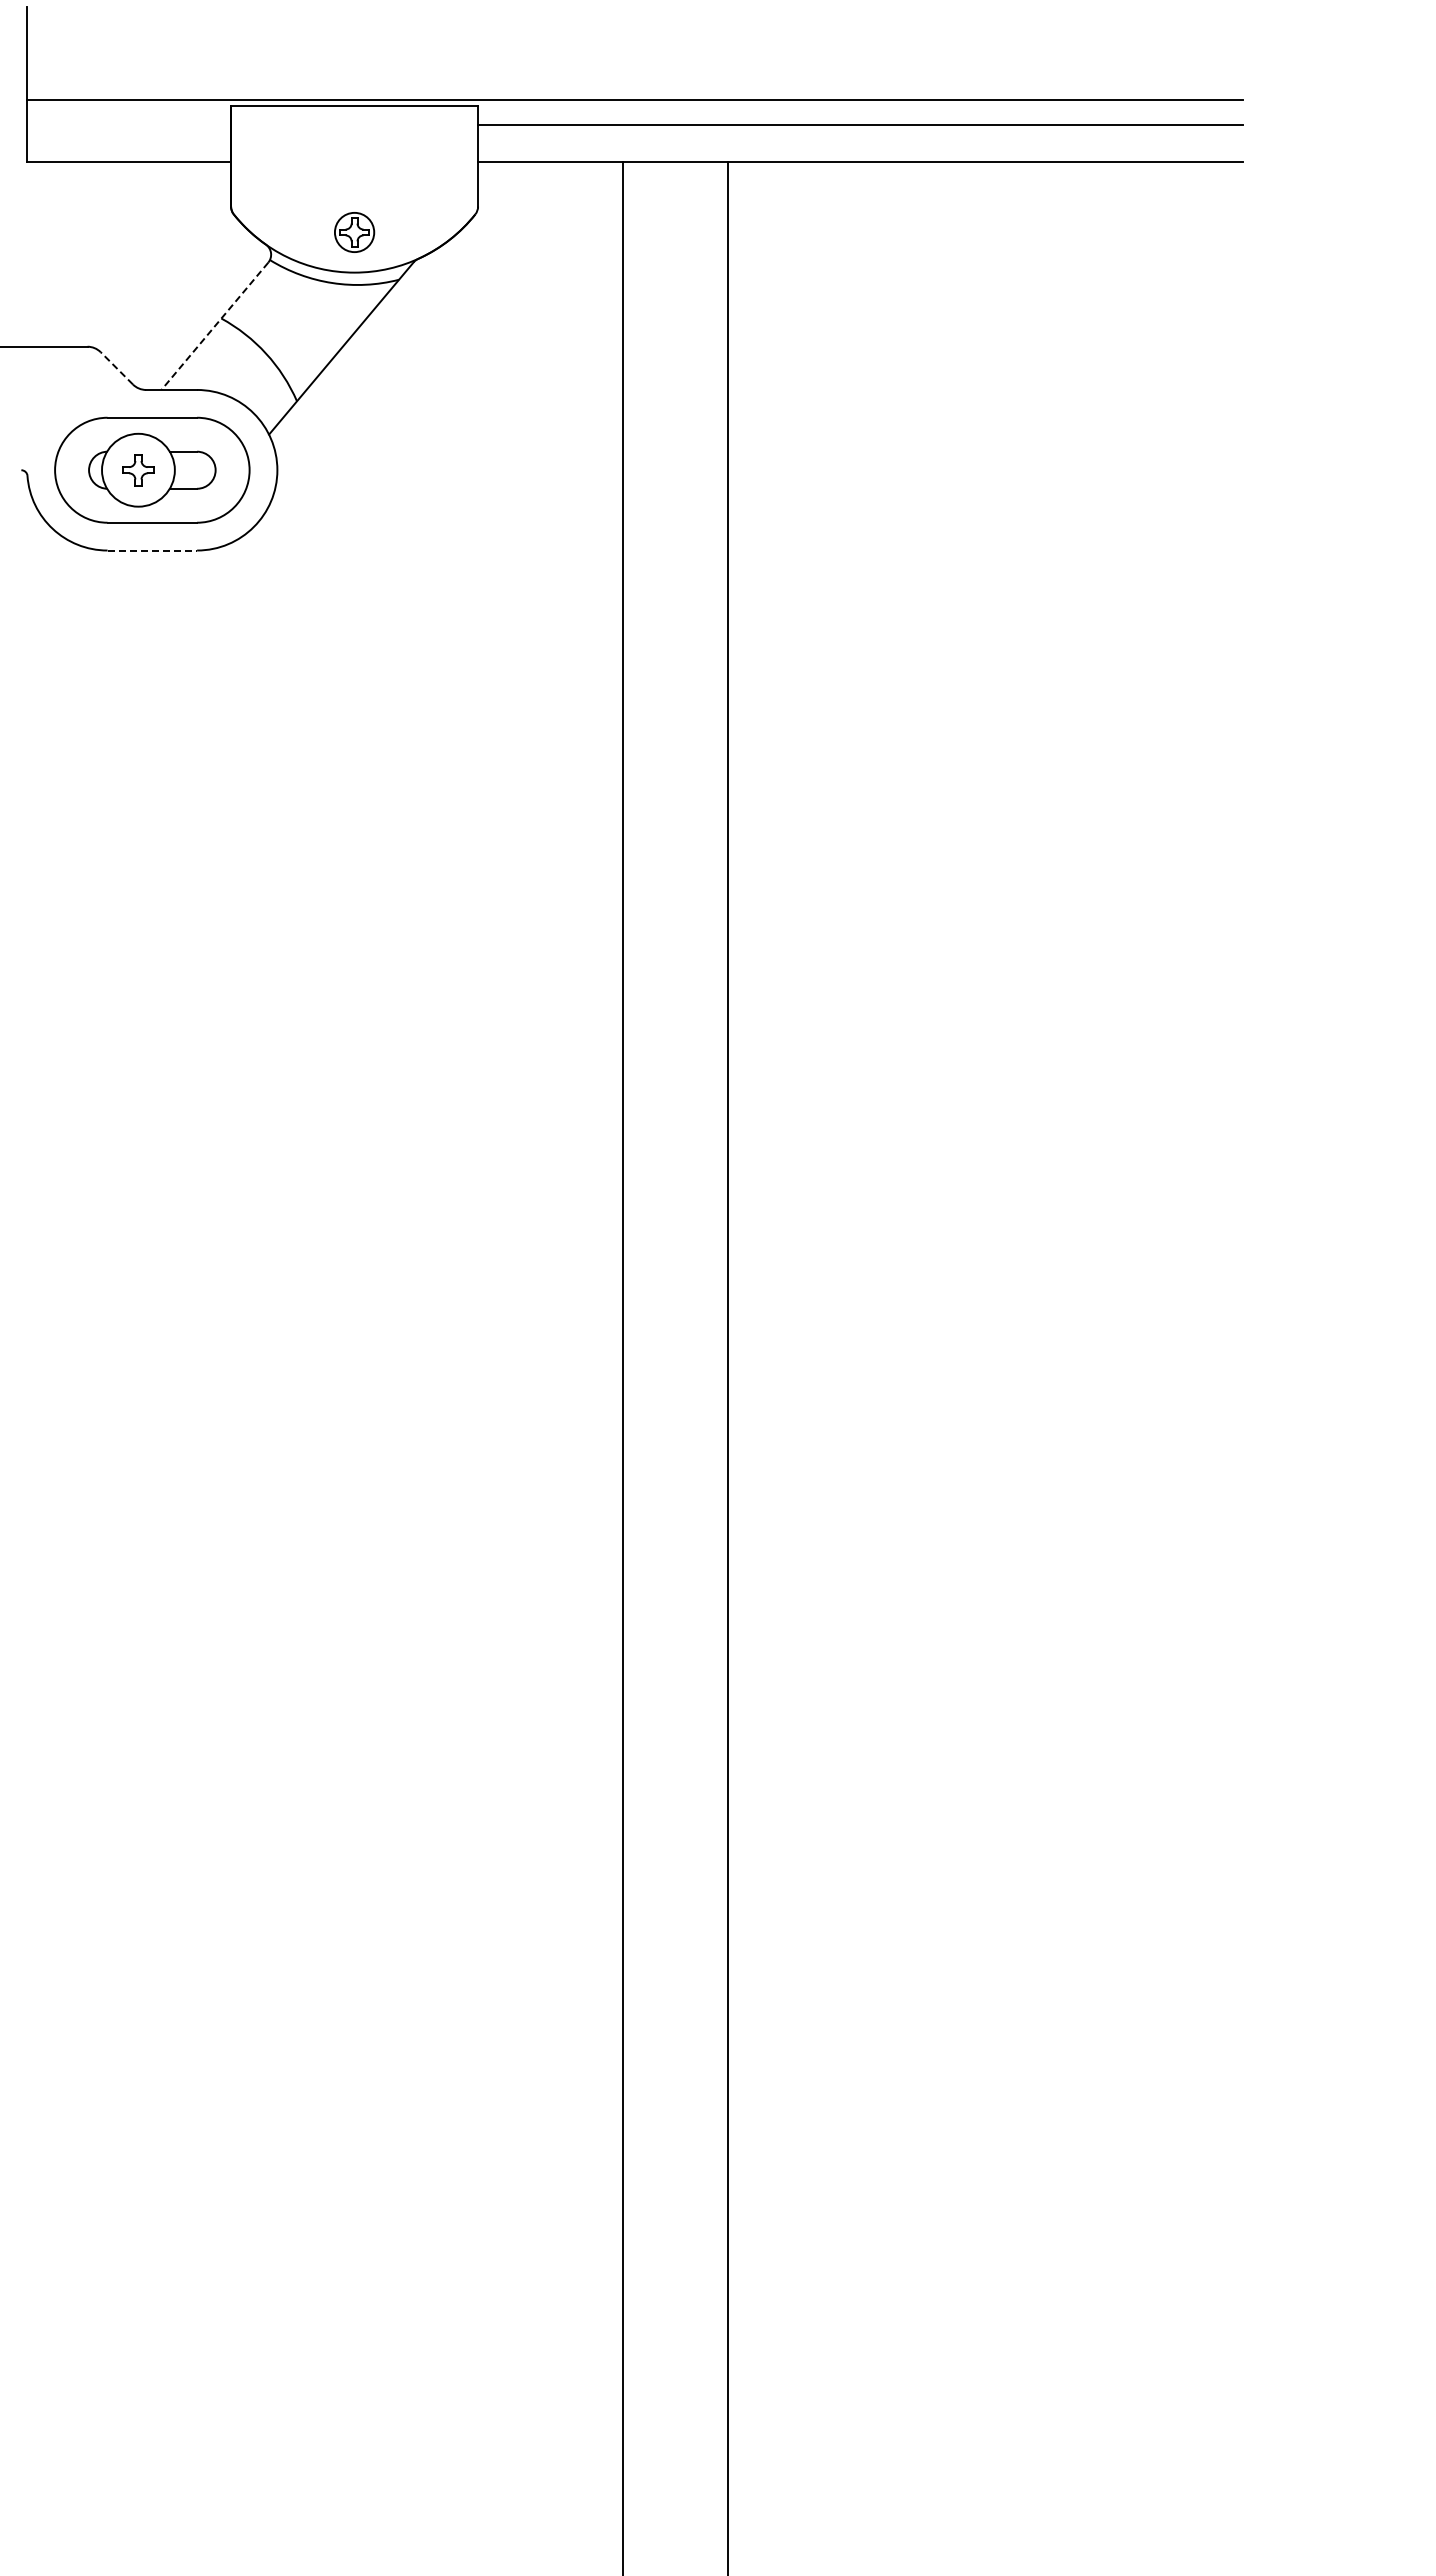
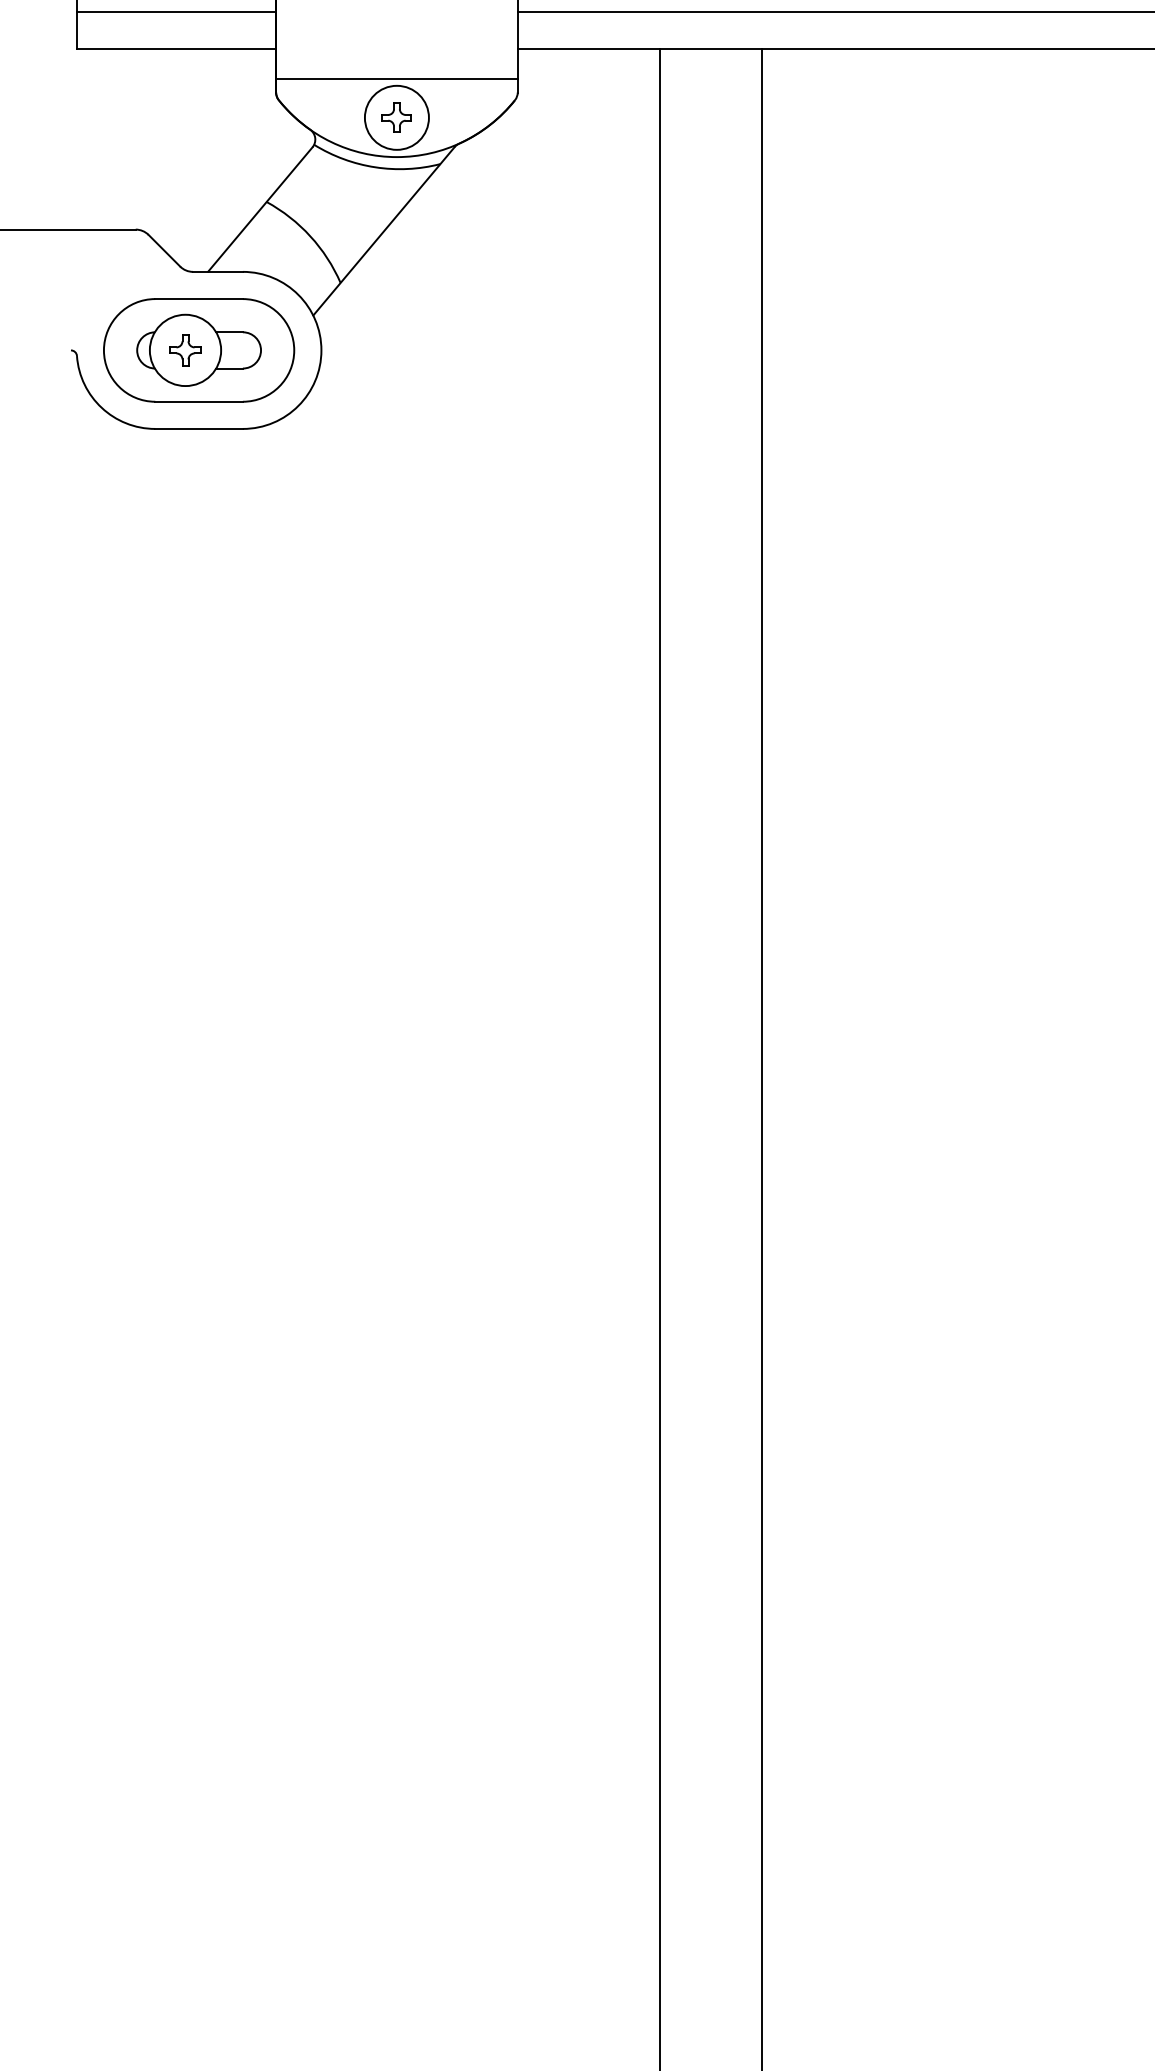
line: (129, 124) -> (176, 12), added
line: (354, 192) -> (396, 78), added
circle: (354, 232) -> (396, 117), size x1.67
line: (215, 326) -> (260, 209), dashed -> solid
line: (116, 368) -> (164, 250), dashed -> solid
line: (152, 550) -> (199, 428), dashed -> solid

